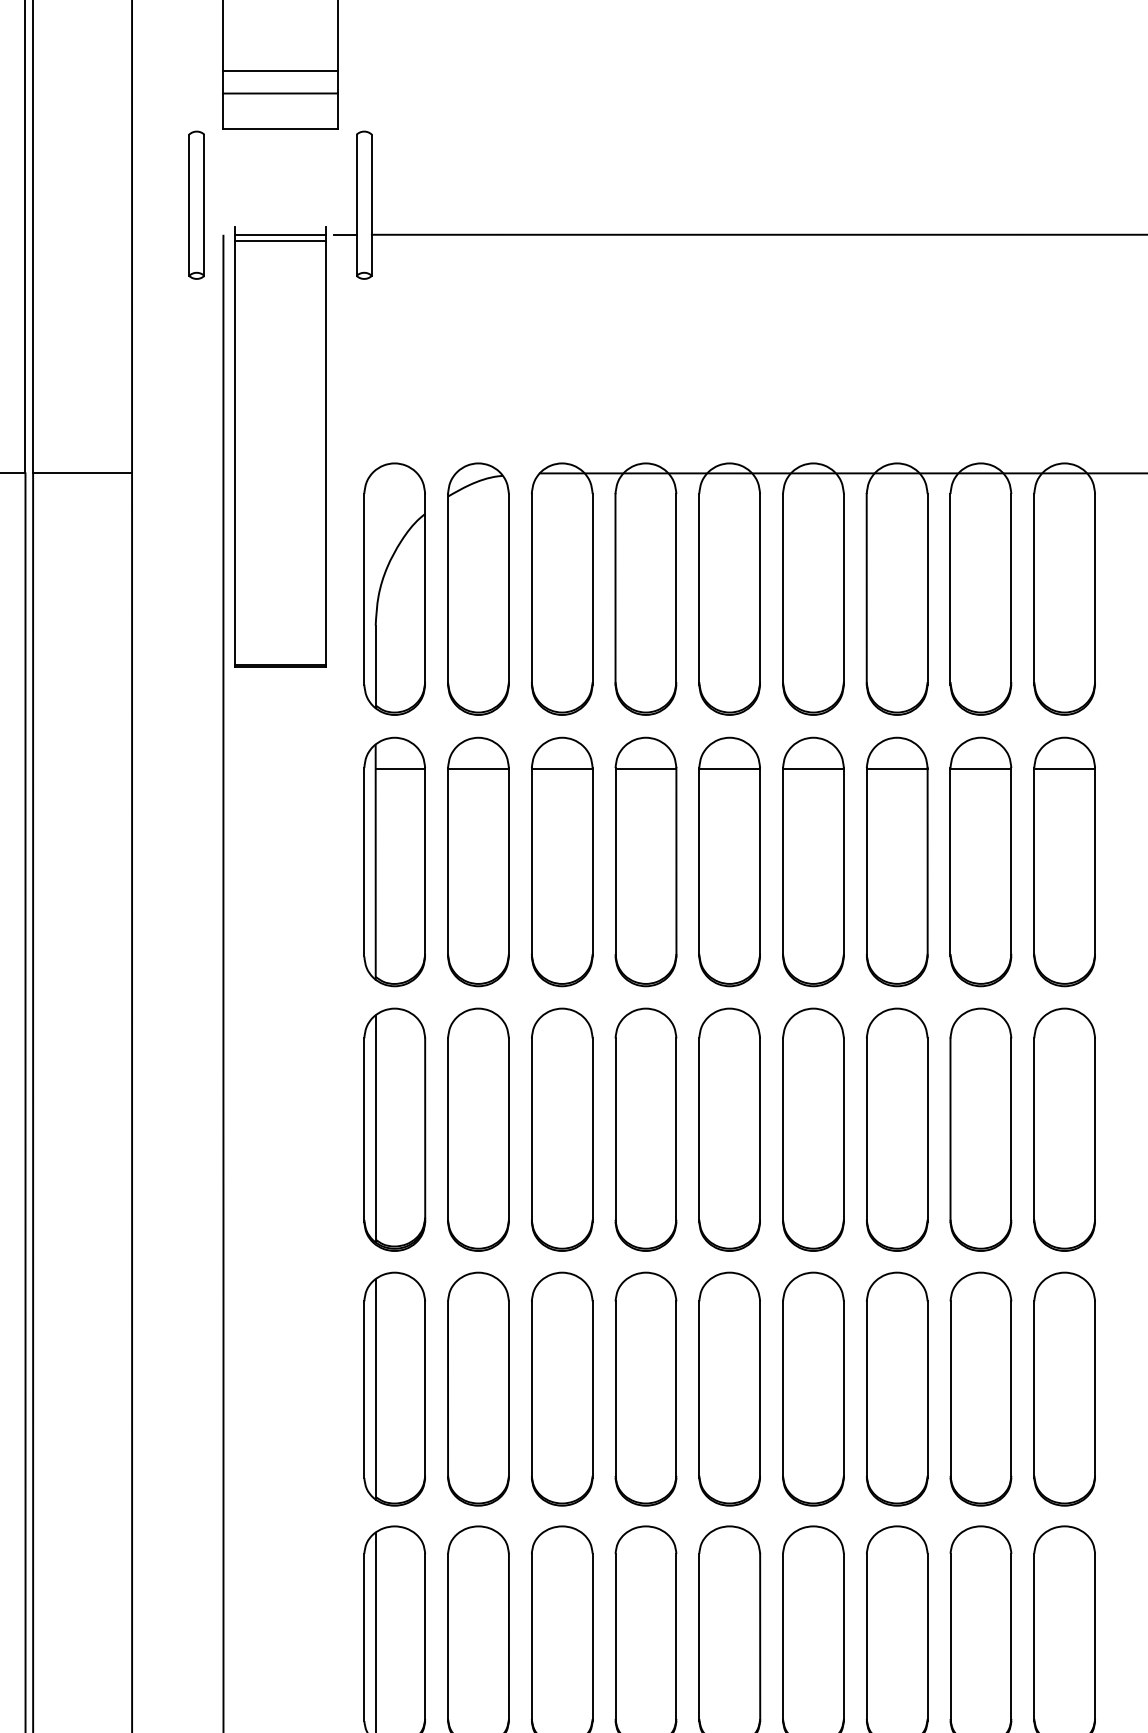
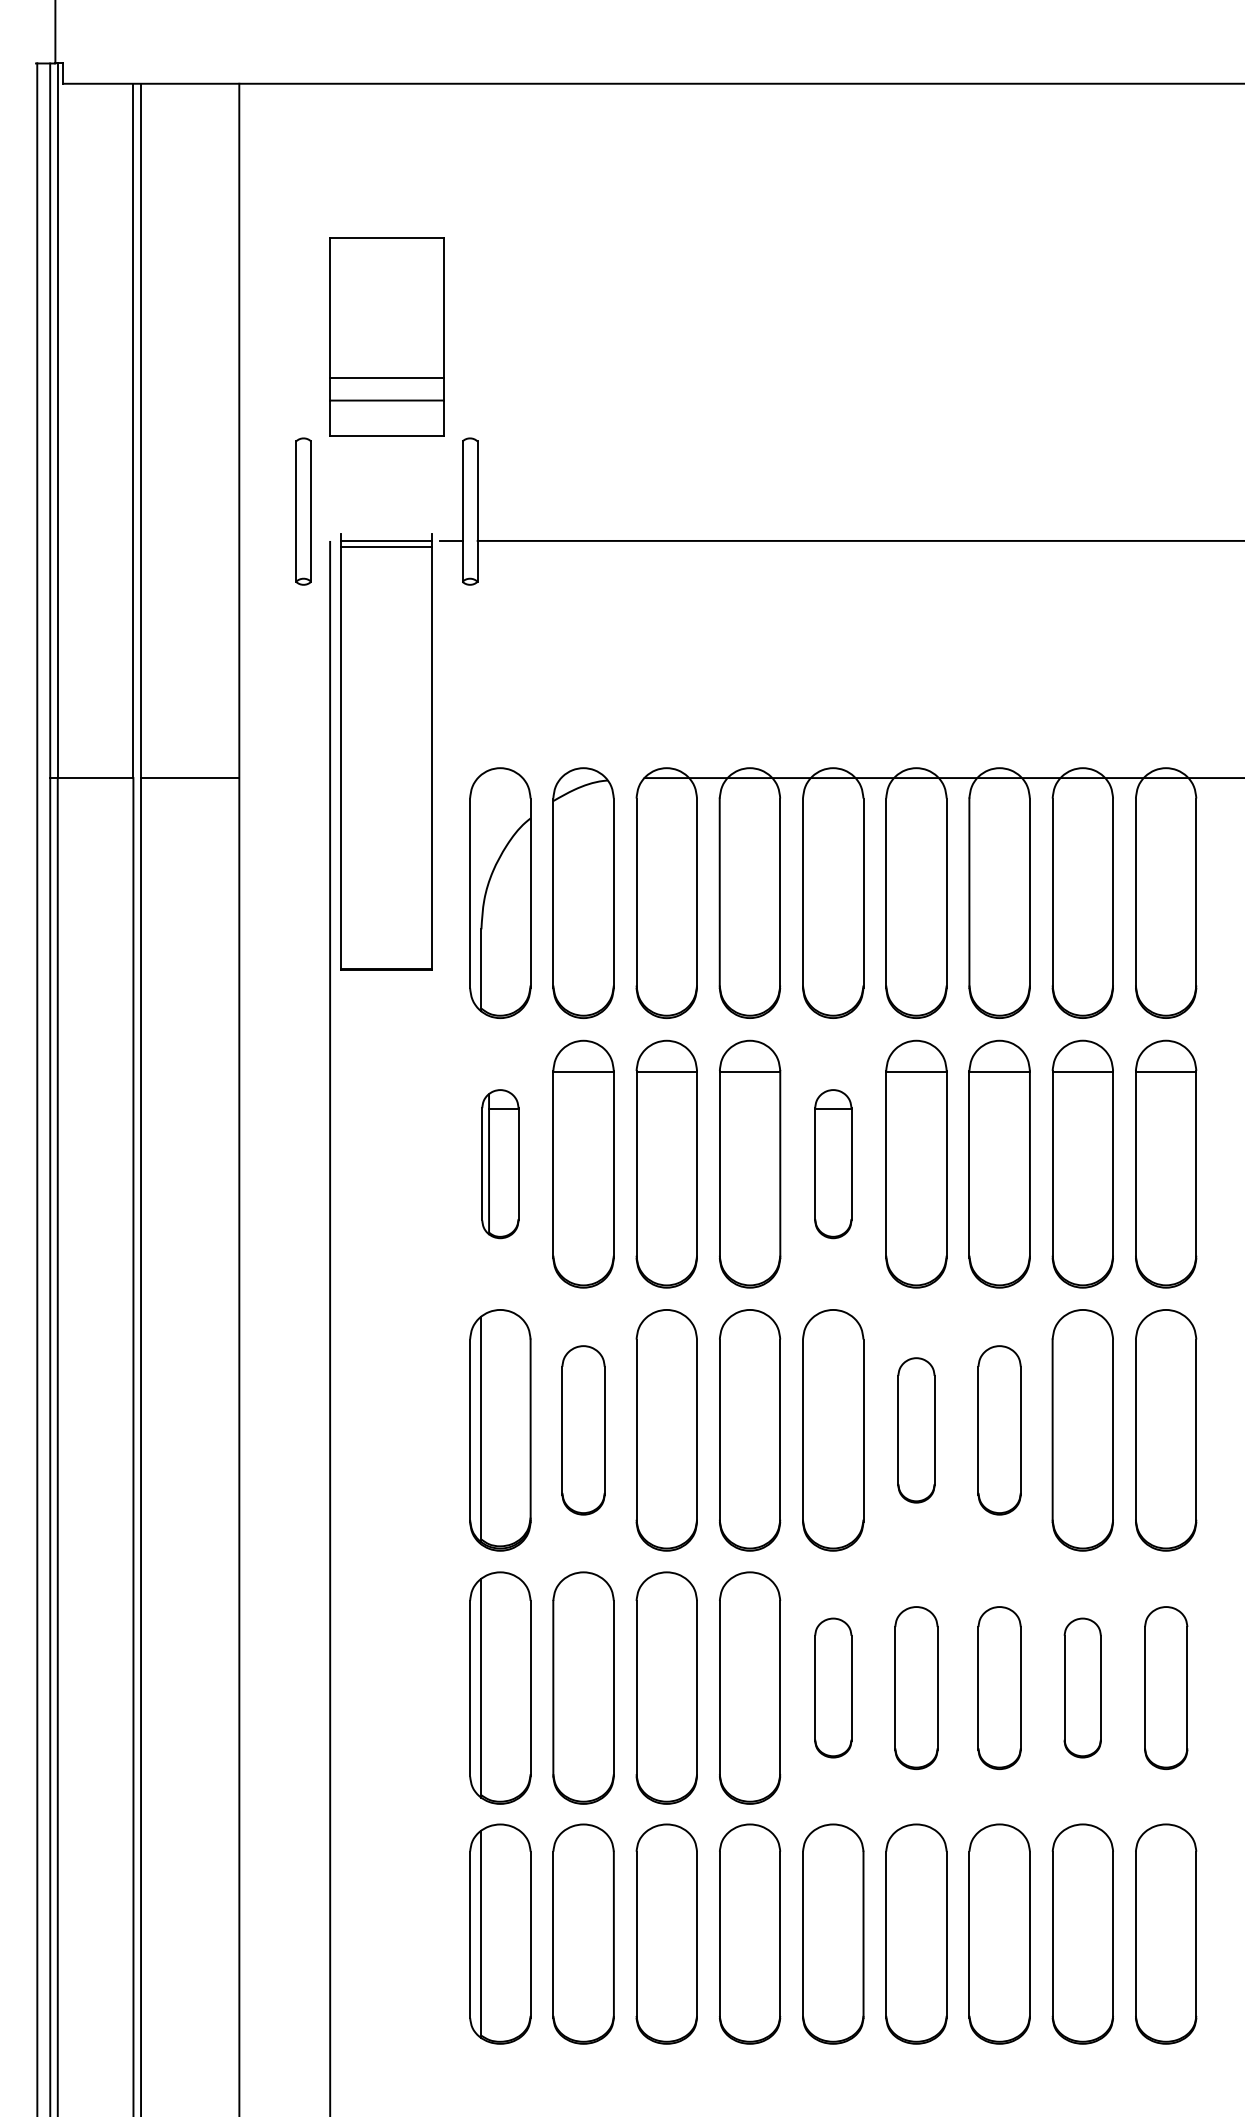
part: (394, 861) -> (500, 1163), size x0.6
part: (729, 861) -> (833, 1163), size x0.6
part: (478, 1129) -> (583, 1430), size x0.7
part: (813, 1129) -> (916, 1430), size x0.6
part: (897, 1129) -> (999, 1430), size x0.7
part: (729, 1388) -> (833, 1687), size x0.6
part: (813, 1388) -> (916, 1687), size x0.7
part: (897, 1388) -> (999, 1687), size x0.7
part: (980, 1388) -> (1082, 1687), size x0.6
part: (1065, 1388) -> (1166, 1687), size x0.7

